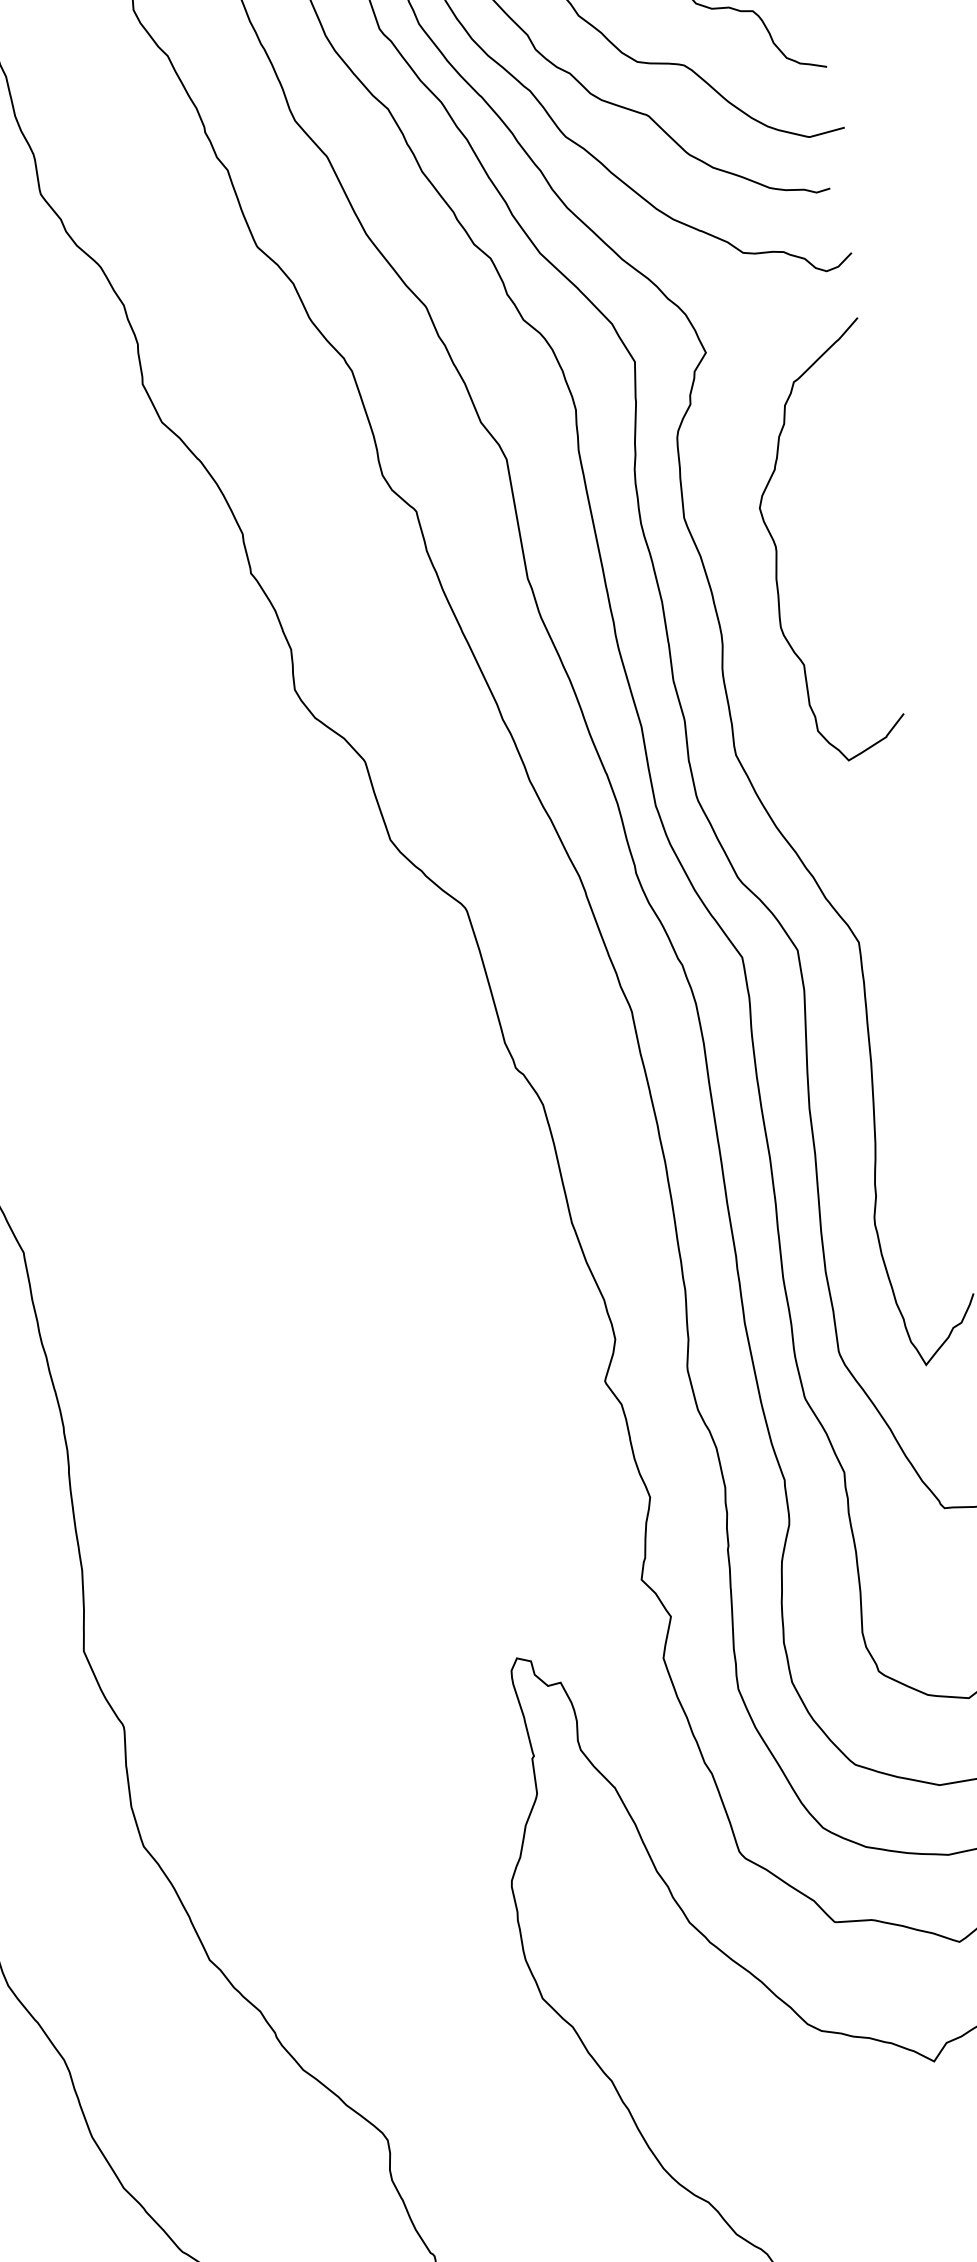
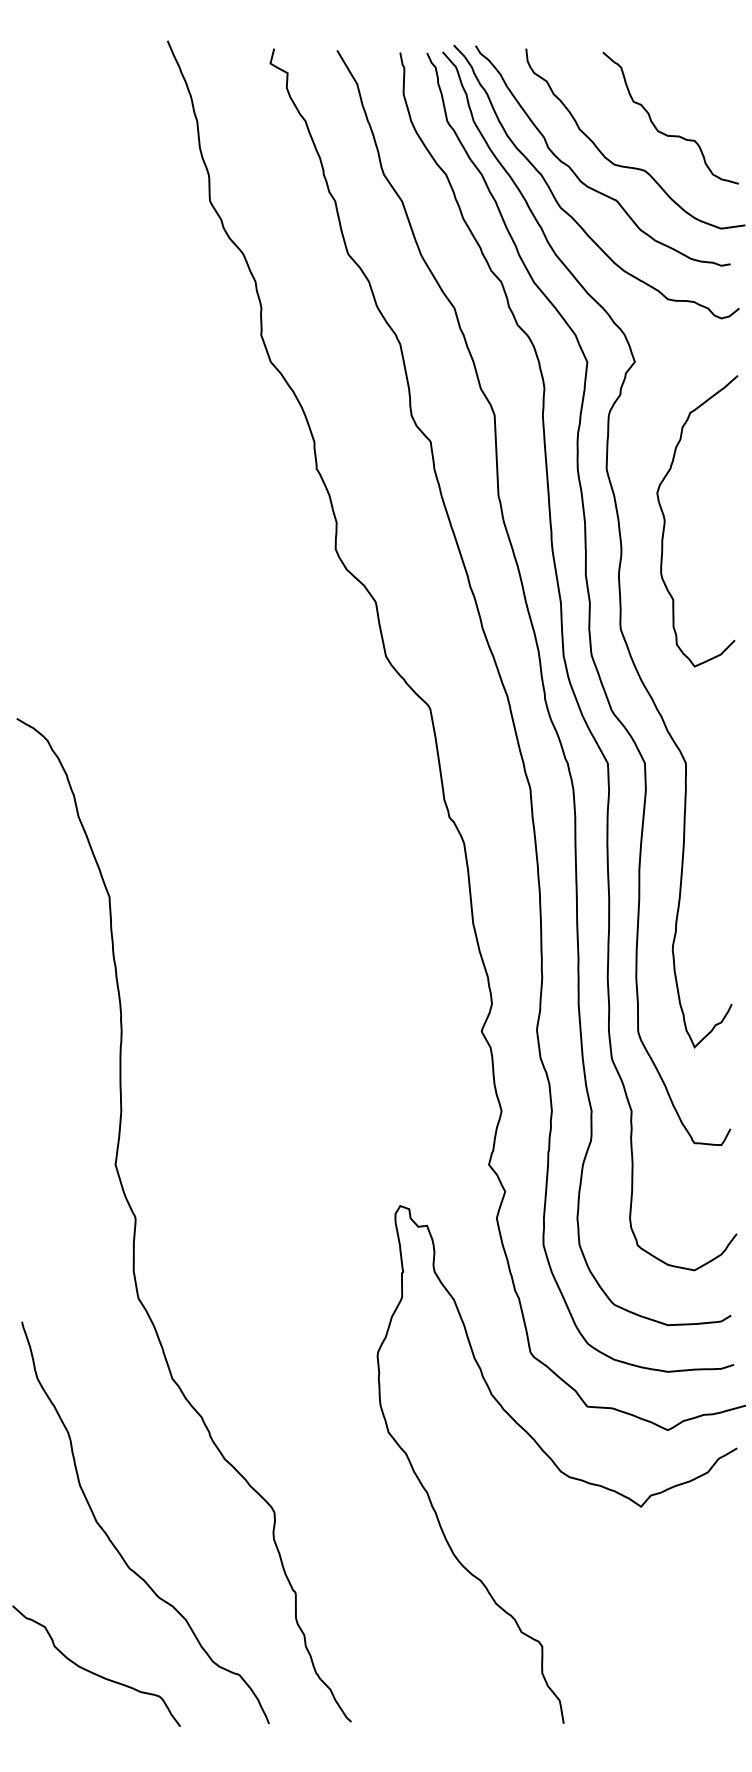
curve: (777, 549) -> (665, 521), moved

